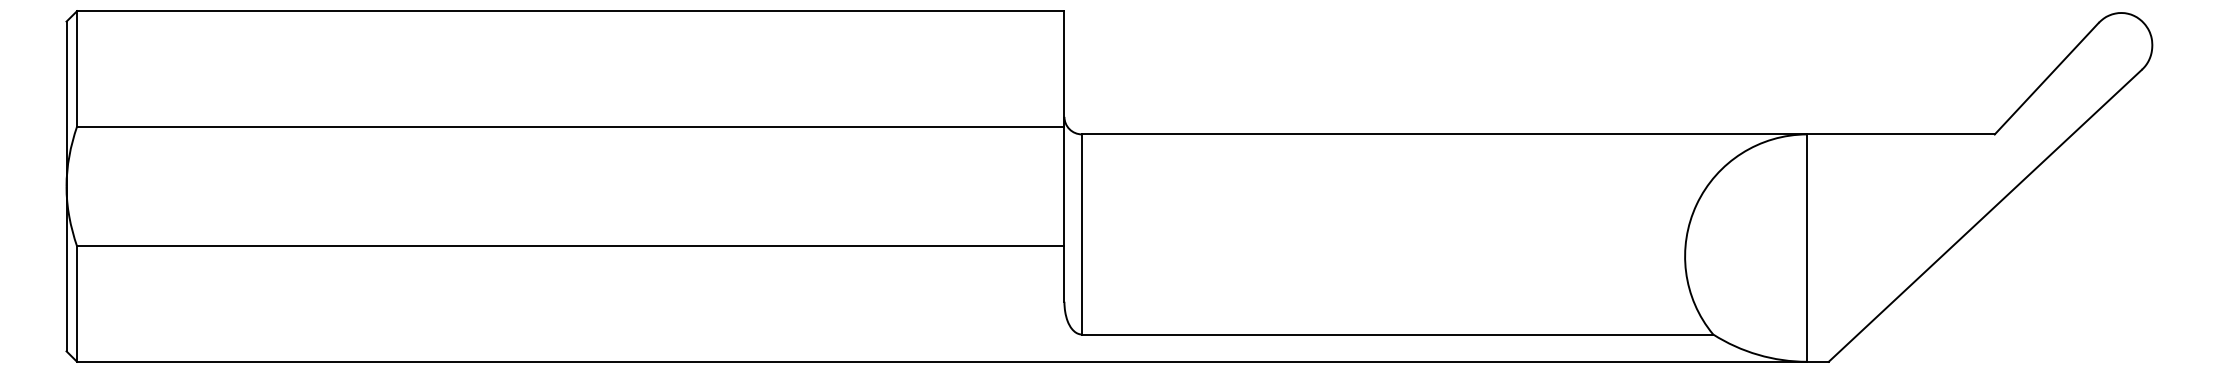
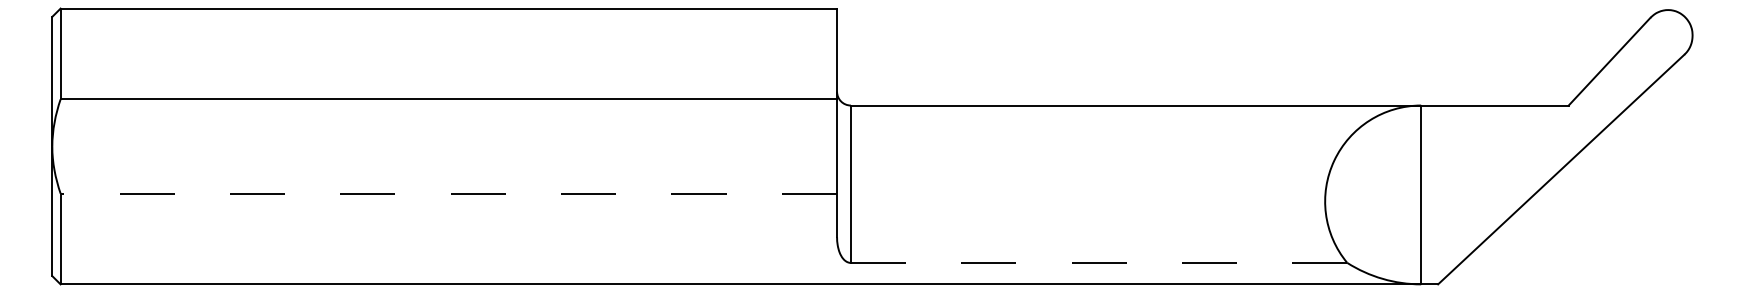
line: (570, 246) -> (448, 193), solid -> dashed
line: (1397, 334) -> (1098, 262), solid -> dashed

